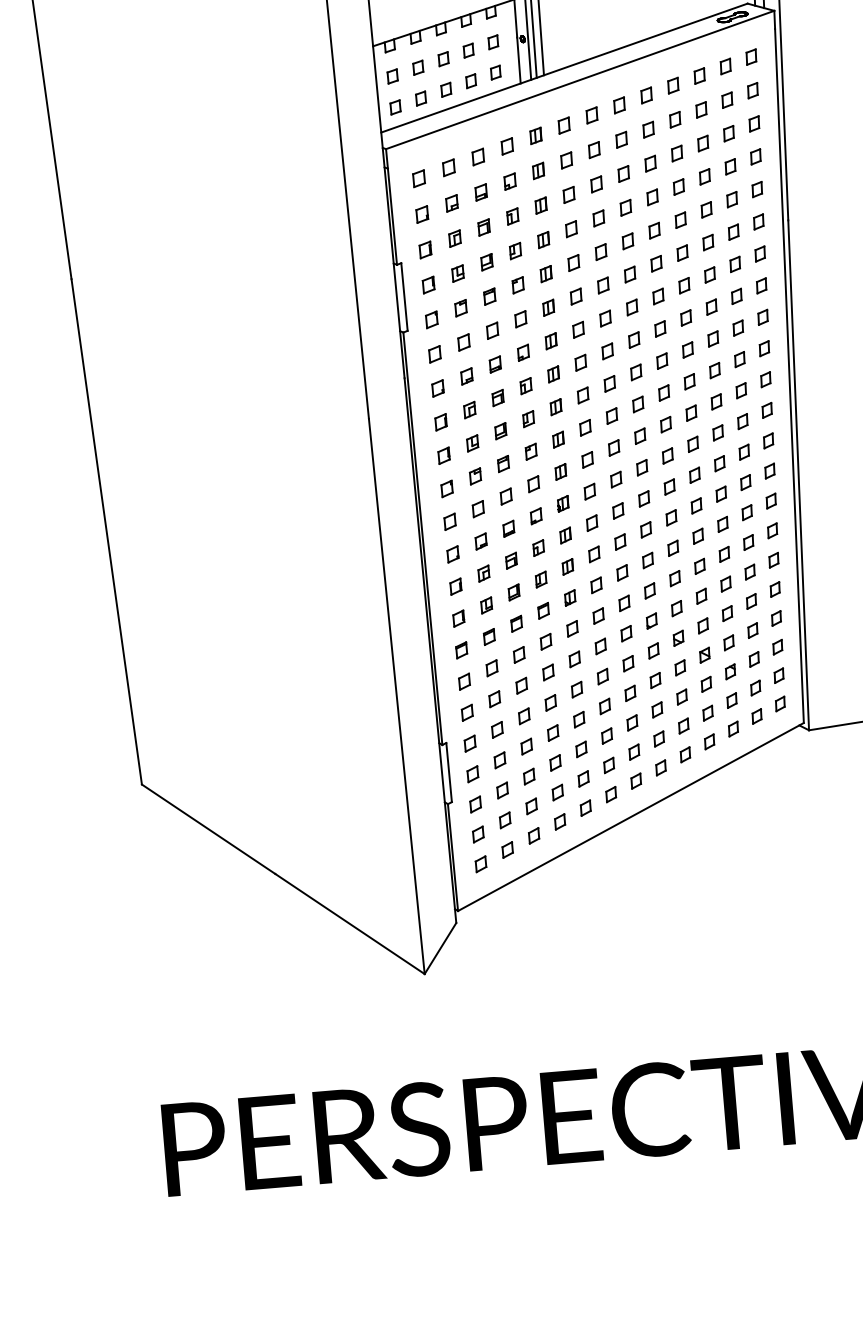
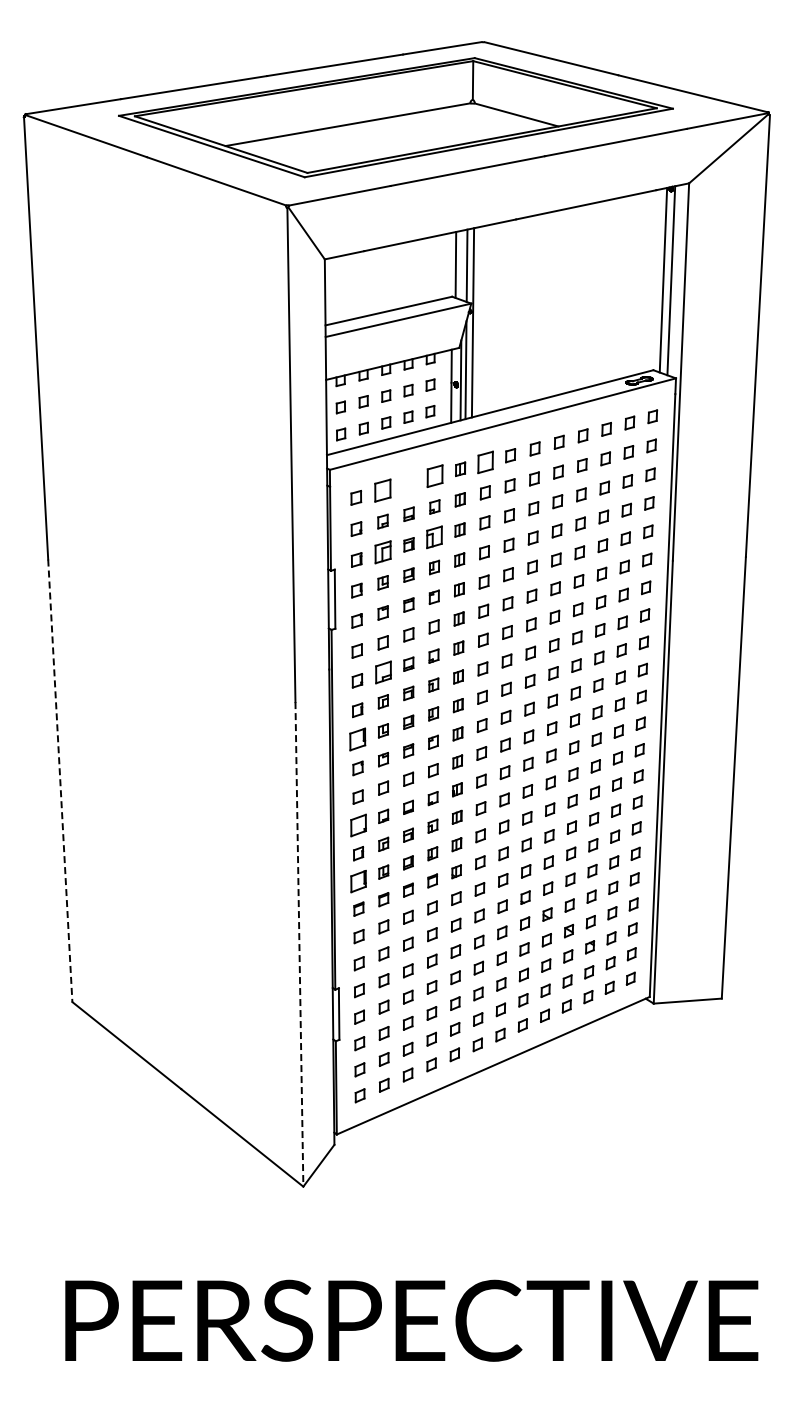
part: (563, 125) -> (485, 462), size x1.6
part: (506, 146) -> (434, 476), size x1.6
part: (477, 157) -> (408, 483), removed
part: (448, 167) -> (382, 490), size x1.6
part: (512, 216) -> (434, 537), size x1.6
part: (454, 238) -> (382, 552), size x1.6
part: (465, 376) -> (382, 672), size x1.6
part: (443, 455) -> (357, 739), size x1.6
line: (106, 531) -> (60, 780), solid -> dashed
part: (451, 554) -> (357, 825), size x1.6
part: (458, 618) -> (358, 881), size x1.6
line: (396, 696) -> (299, 944), solid -> dashed

